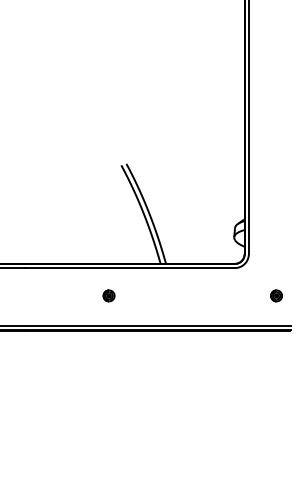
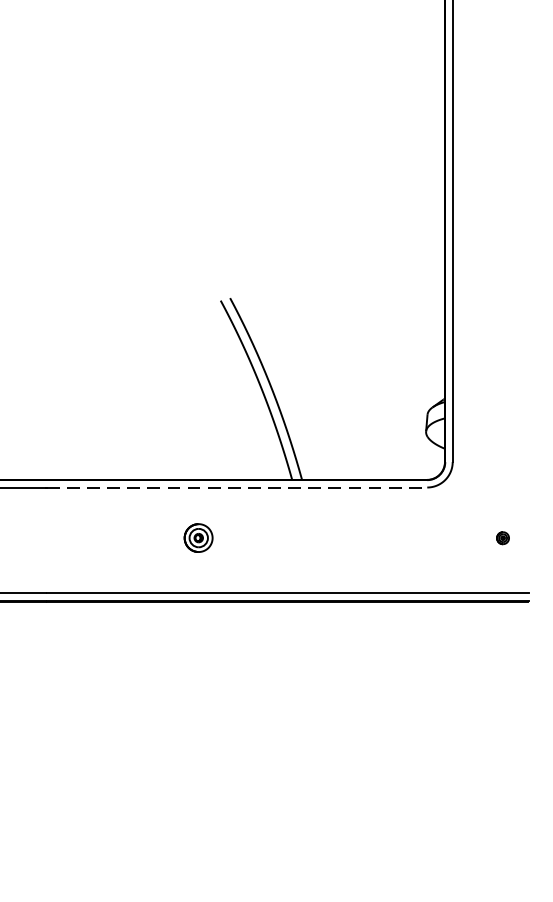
line: (130, 268) -> (237, 488), solid -> dashed
part: (108, 295) -> (197, 537), size x1.4
part: (276, 295) -> (502, 537), size x0.6

